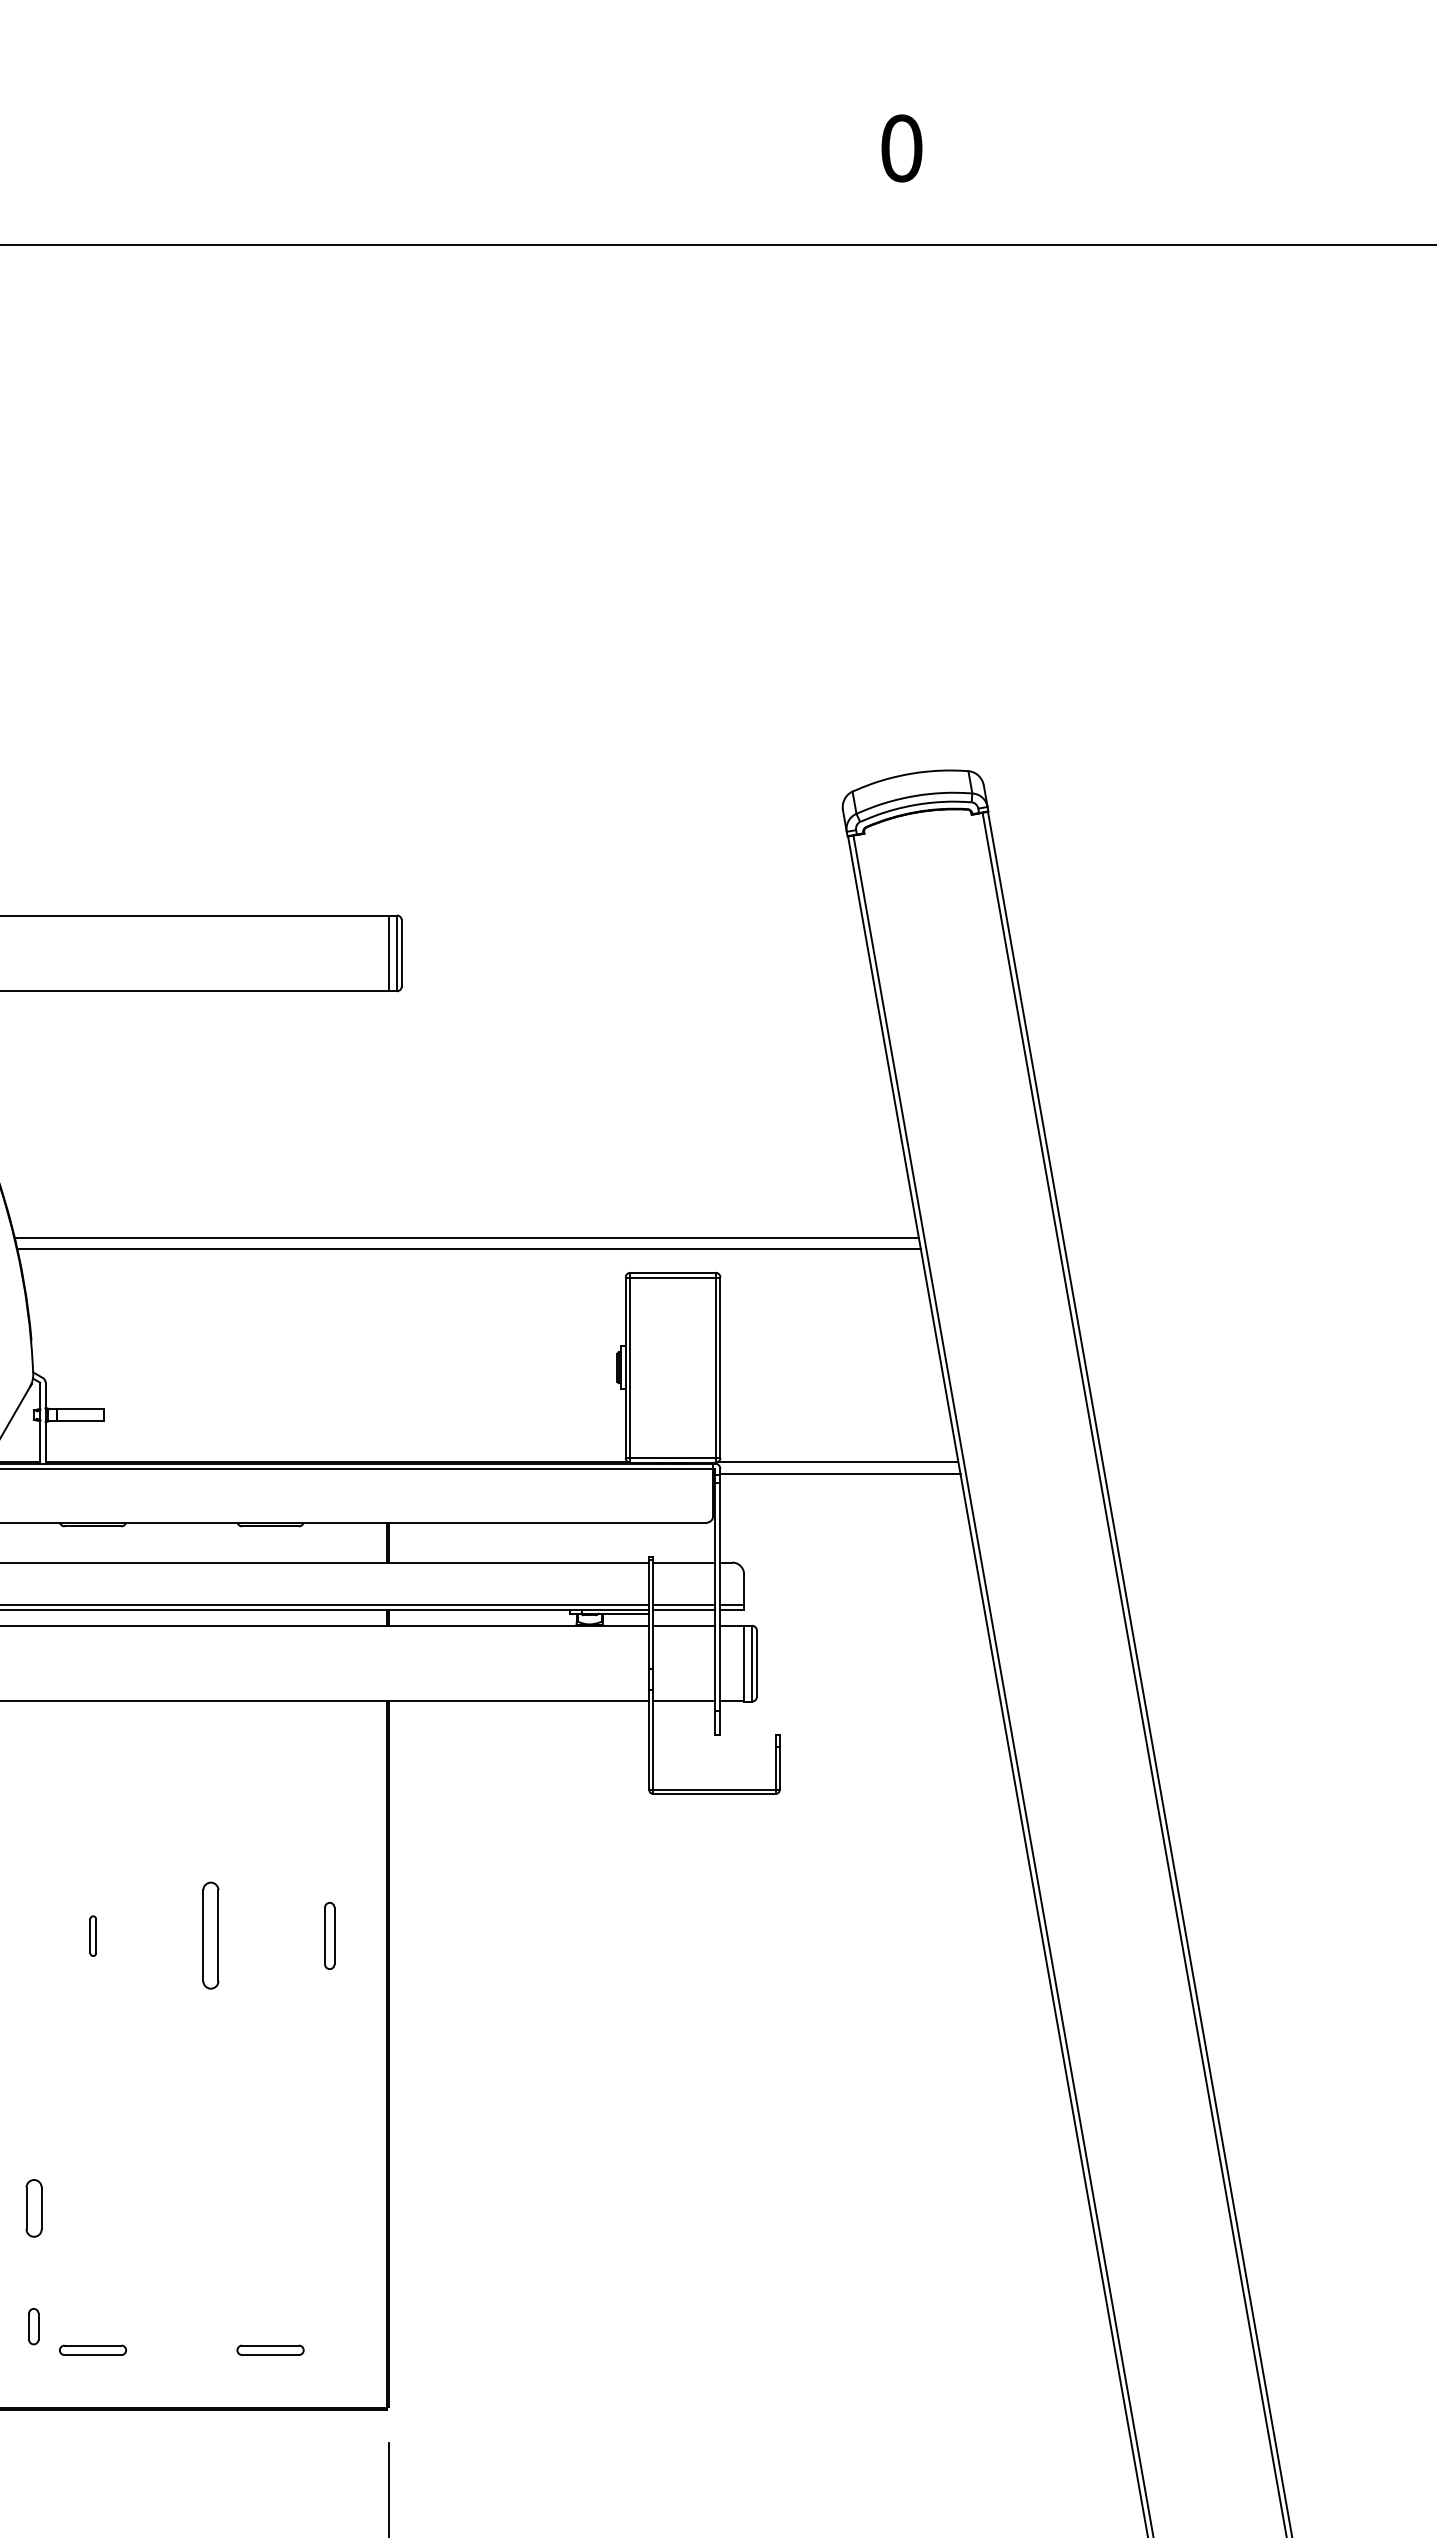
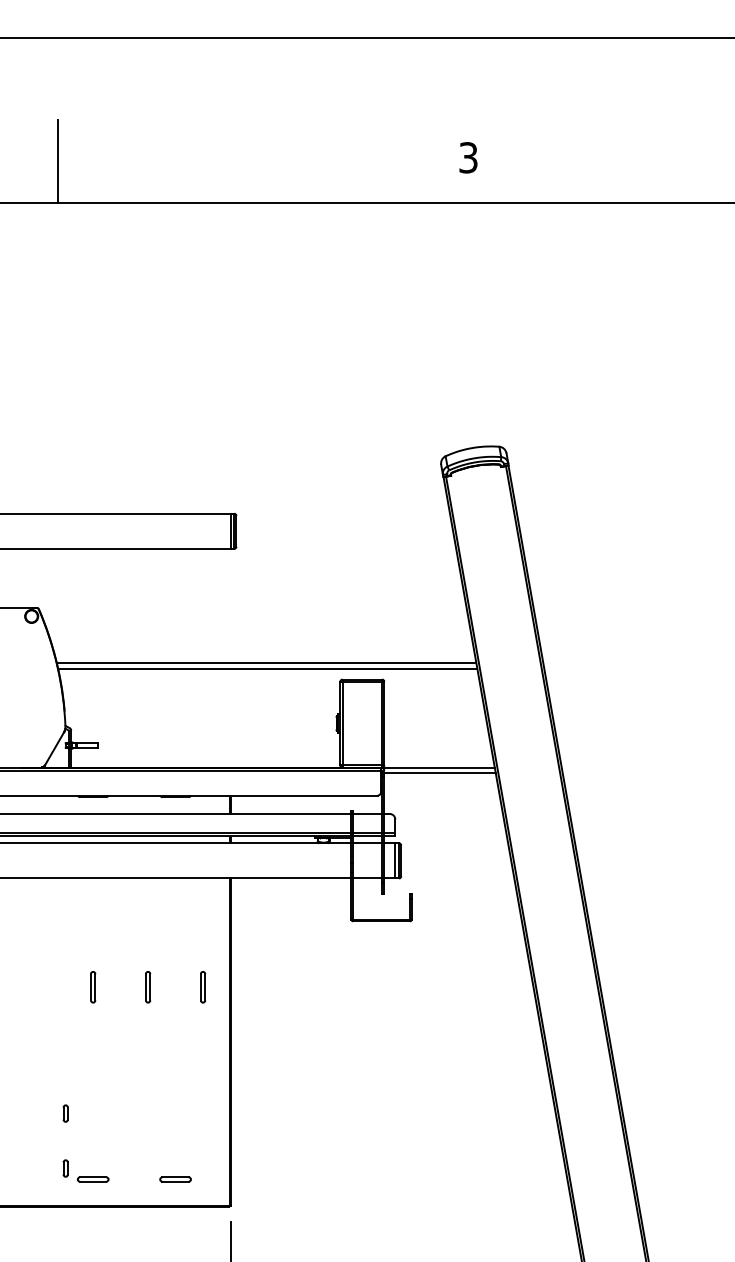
text: (901, 147) -> (468, 157), 0 -> 3
line: (18, 156) -> (58, 161), added
part: (93, 1936) -> (93, 987), size x1.67
part: (212, 1936) -> (148, 987), size x0.62
part: (33, 2208) -> (65, 1113), size x0.62

